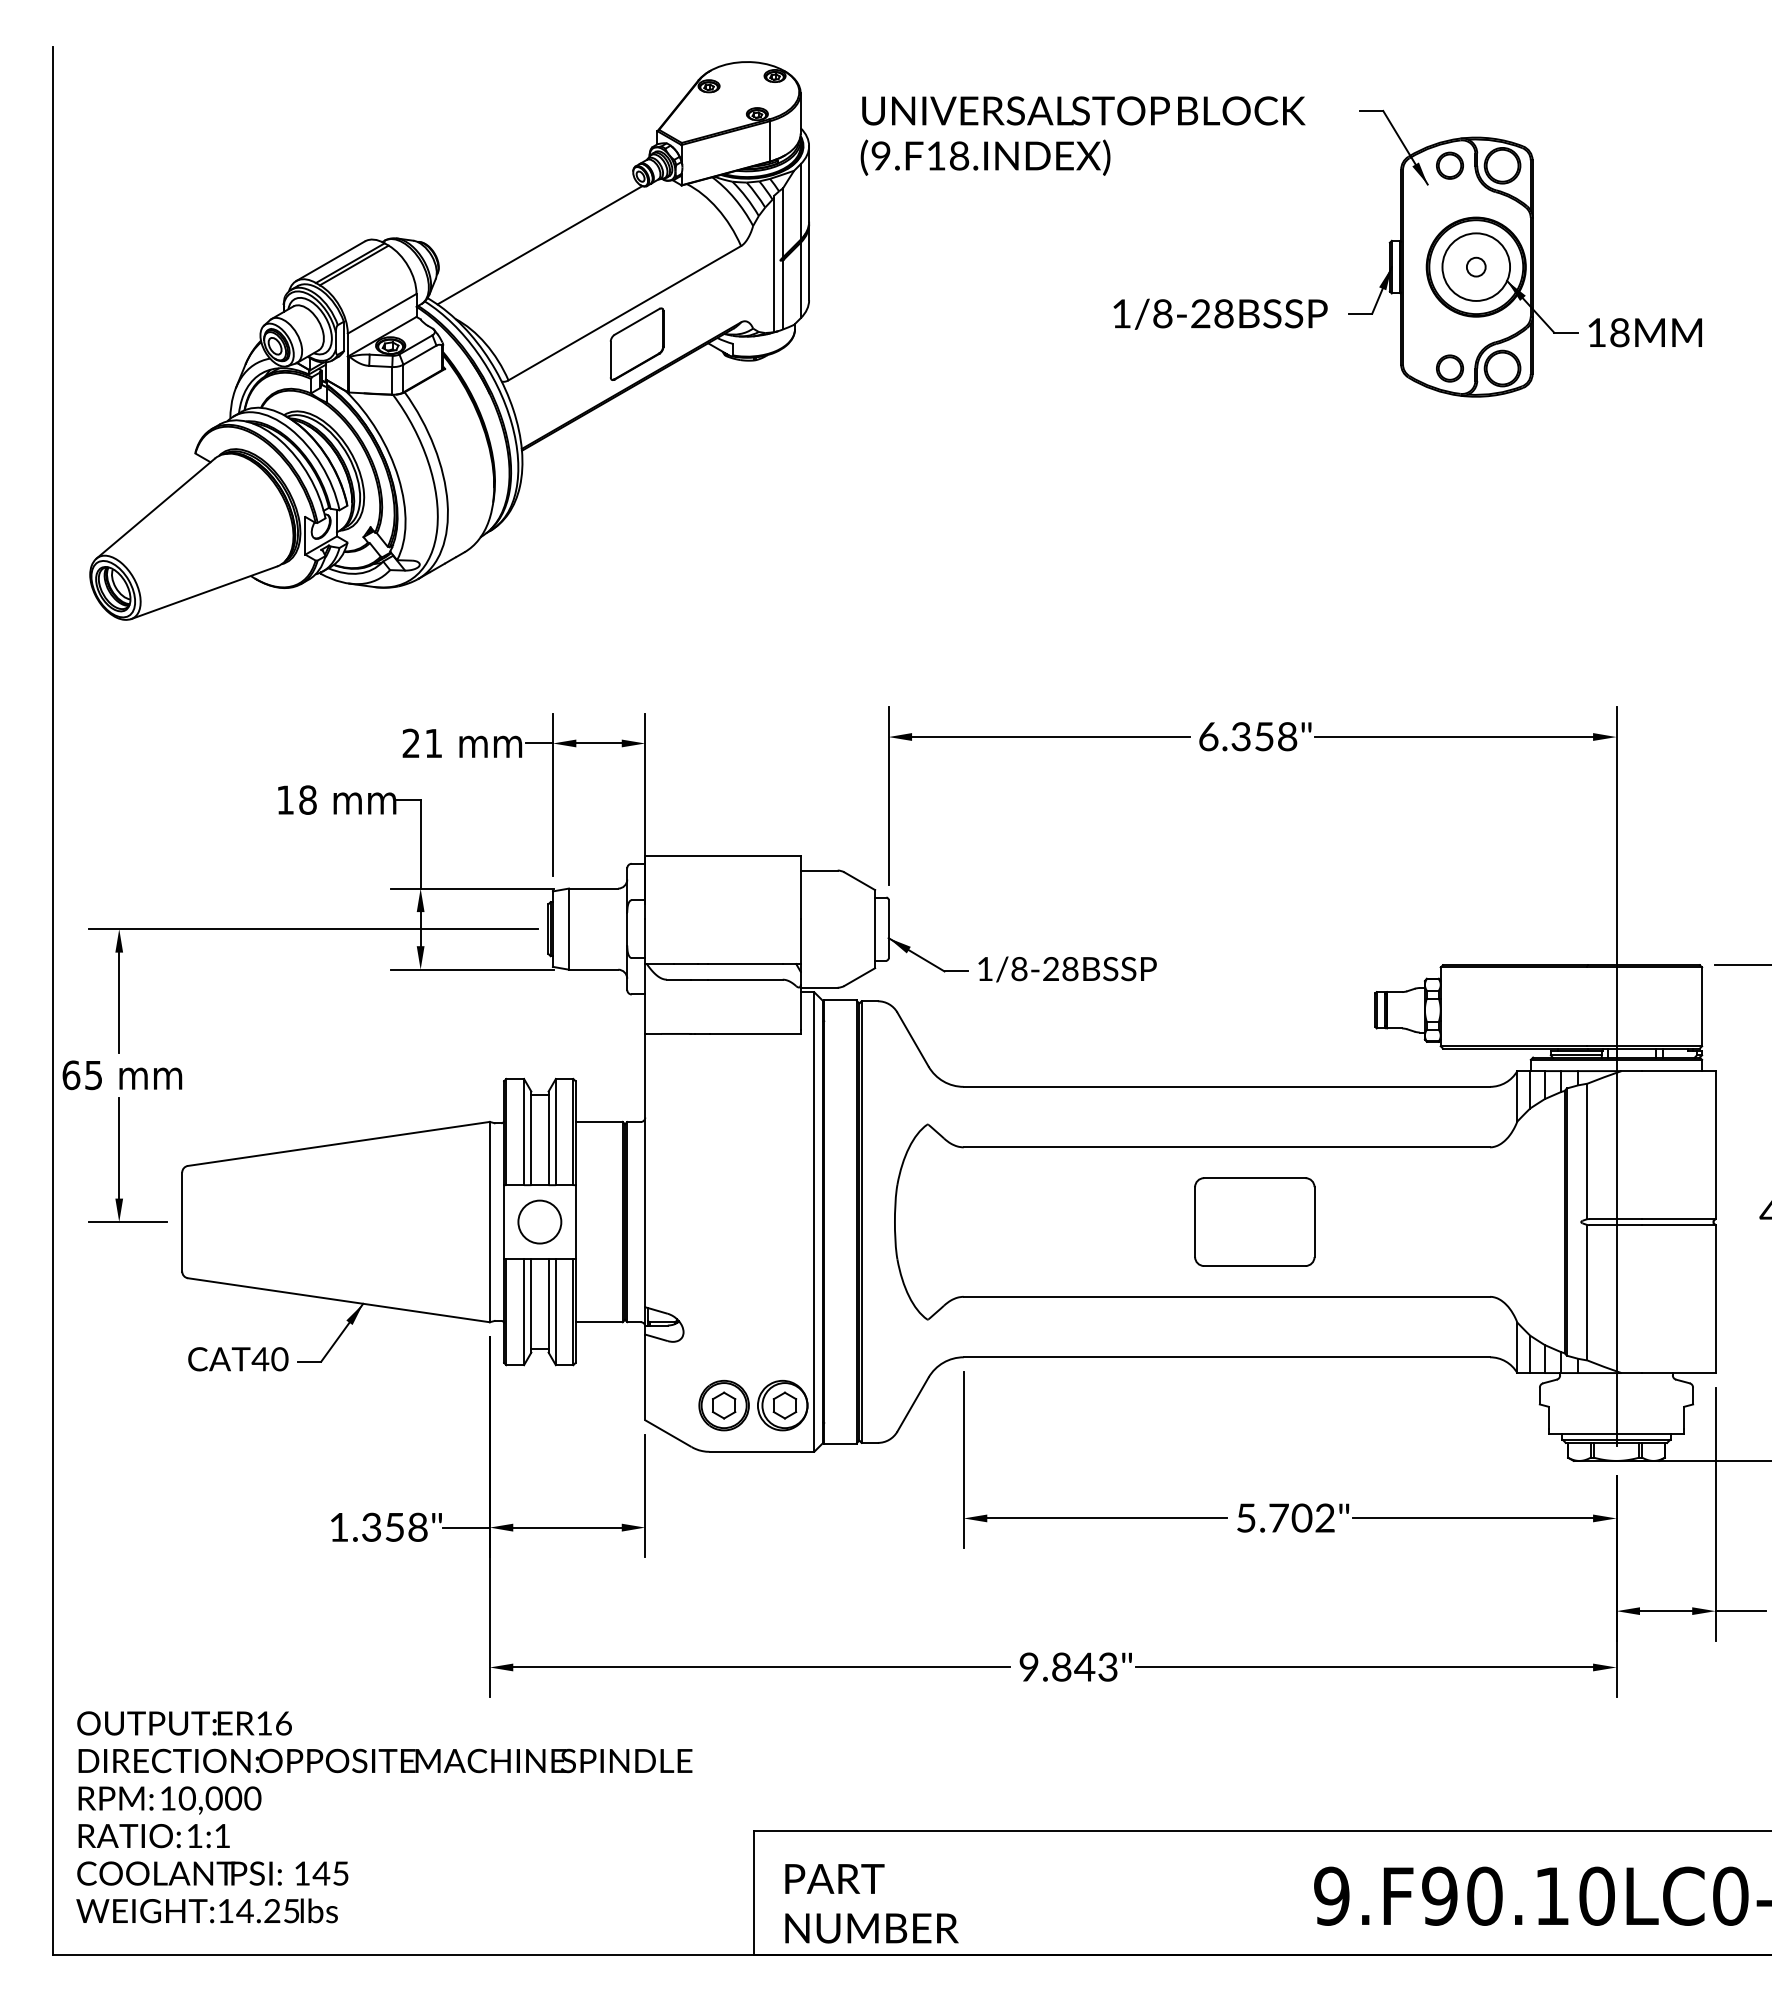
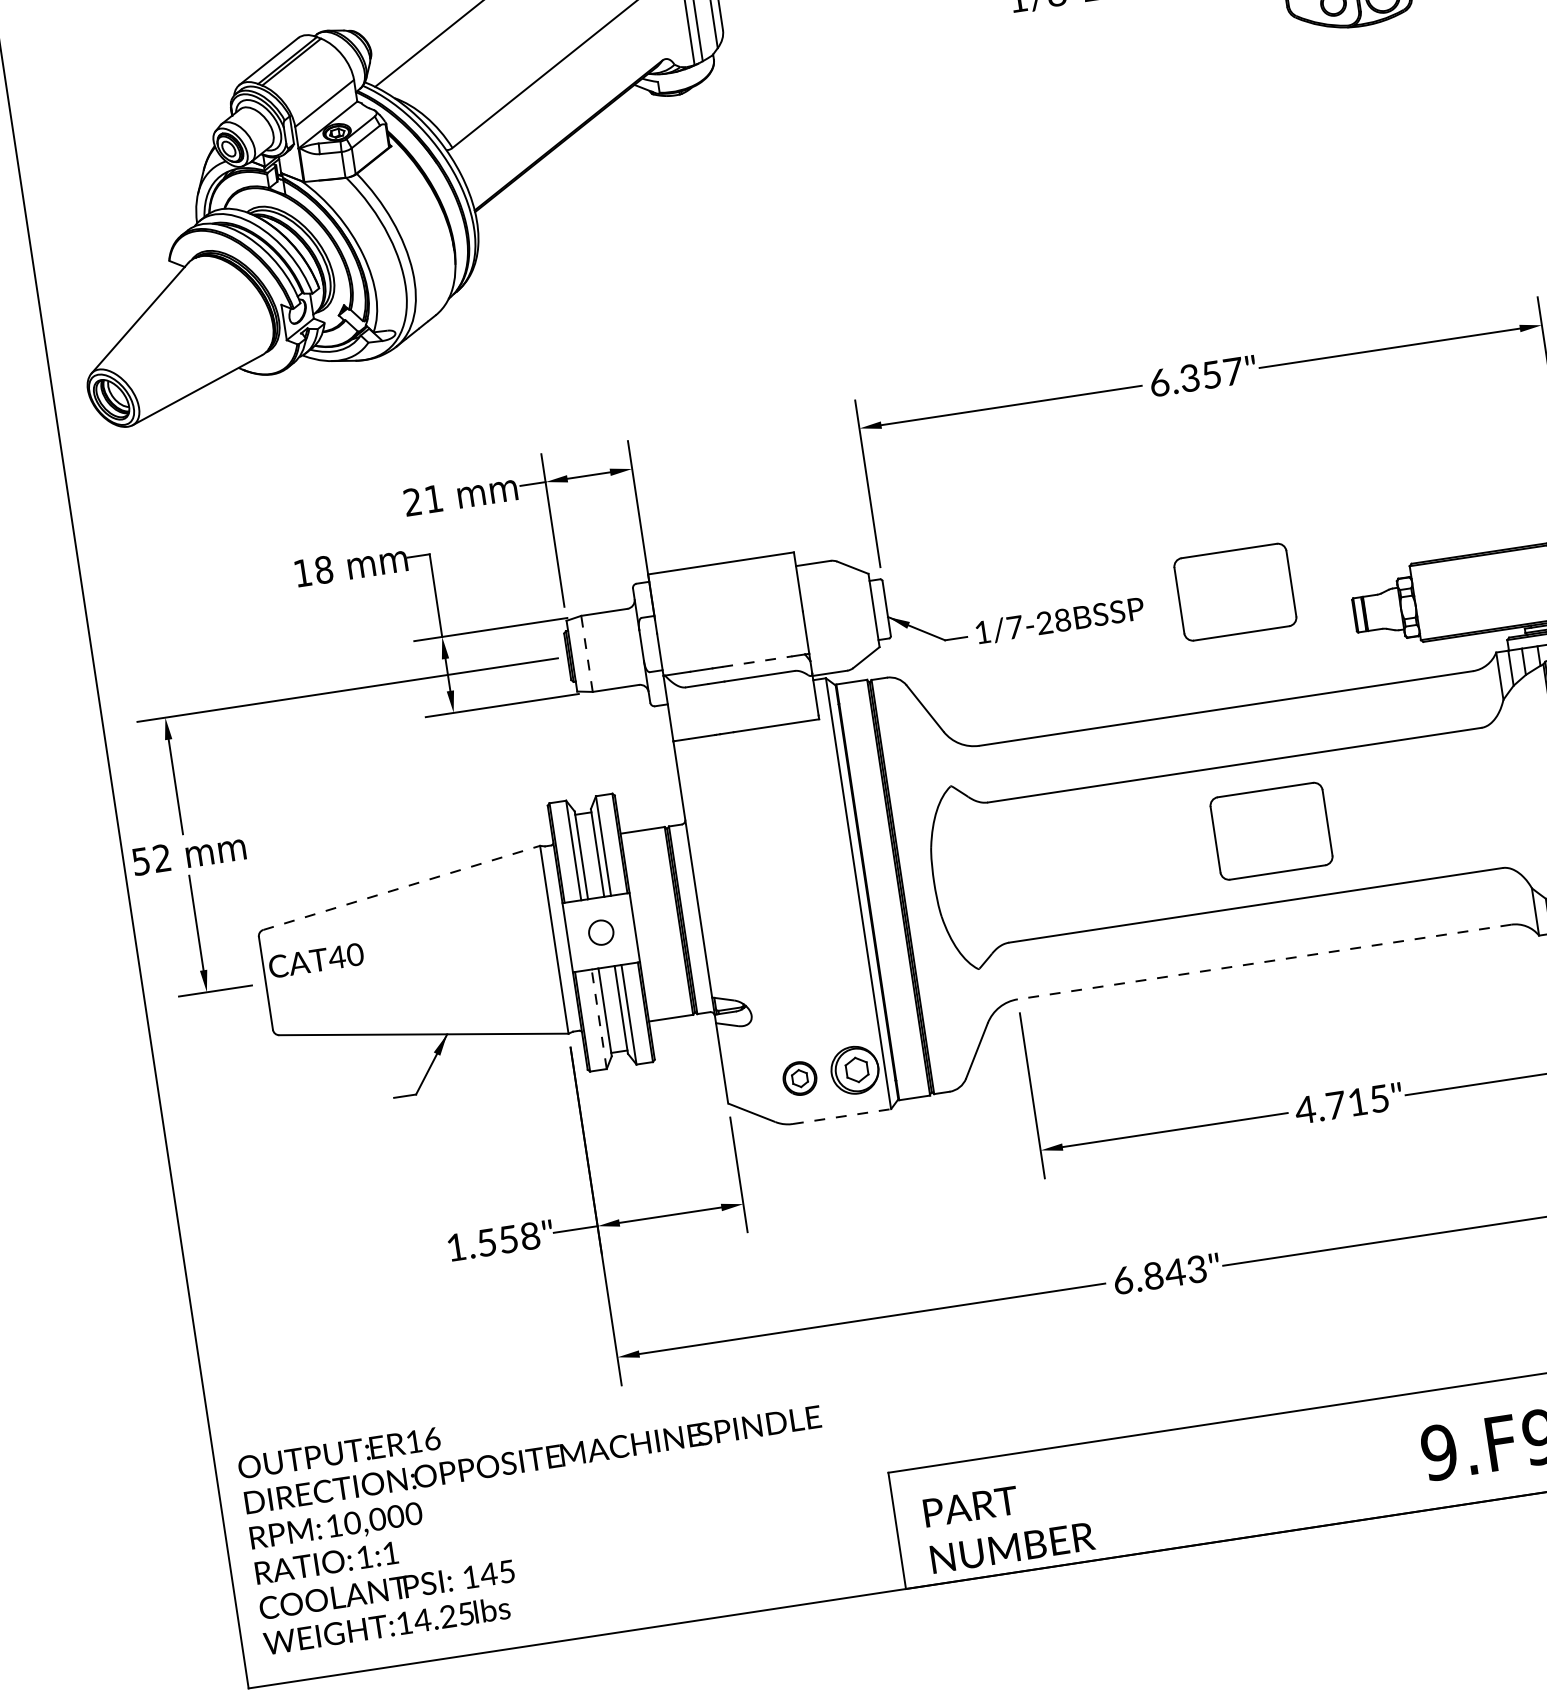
part: (636, 343) -> (567, 95), removed
text: (1287, 736) -> (1233, 371), 6.358" -> 6.357"
line: (568, 929) -> (586, 654), solid -> dashed
line: (745, 964) -> (757, 662), solid -> dashed
part: (1254, 966) -> (1235, 591), added
text: (1019, 968) -> (1014, 626), 1/8-28 -> 1/7-28
text: (81, 1075) -> (150, 860), 65 -> 52
line: (339, 1143) -> (402, 887), solid -> dashed
circle: (539, 1221) -> (600, 932), size x0.6
line: (524, 1311) -> (599, 1018), solid -> dashed
line: (1226, 1357) -> (1264, 962), solid -> dashed
text: (238, 1359) -> (316, 960), moved
part: (723, 1405) -> (799, 1078), size x0.7
line: (762, 1451) -> (842, 1116), solid -> dashed
text: (1284, 1517) -> (1341, 1104), 5.702" -> 4.715"
text: (371, 1526) -> (486, 1241), 1.358" -> 1.558"
text: (1028, 1666) -> (1122, 1280), 9.843" -> 6.843"

